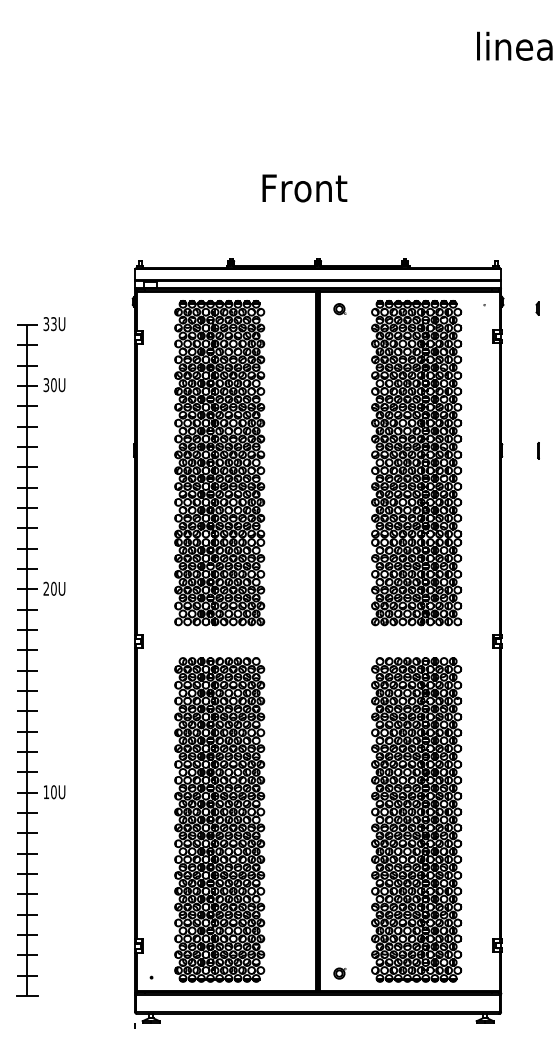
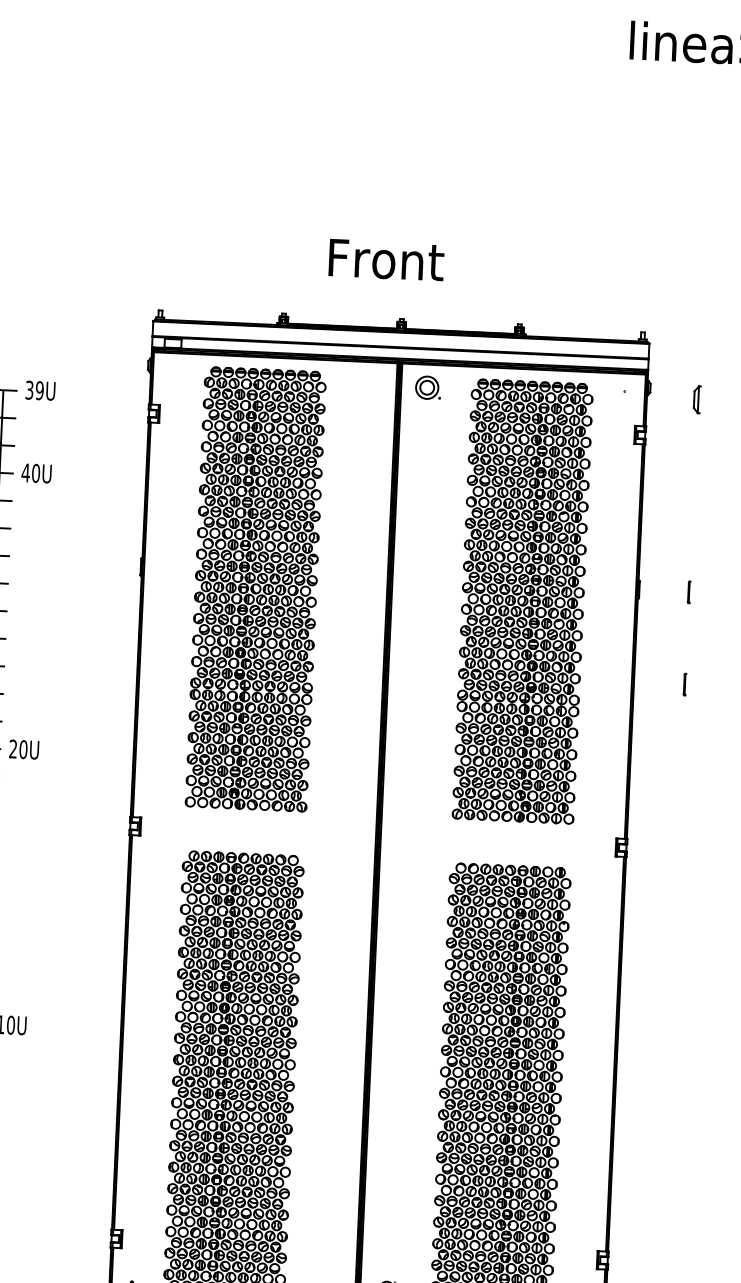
text: (304, 188) -> (386, 260), moved
part: (537, 308) -> (696, 399), size x1.6
part: (339, 309) -> (427, 388), size x1.6
text: (53, 323) -> (39, 389), 33U -> 39U
text: (46, 385) -> (25, 473), 30U -> 40U
line: (538, 518) -> (684, 684), added

